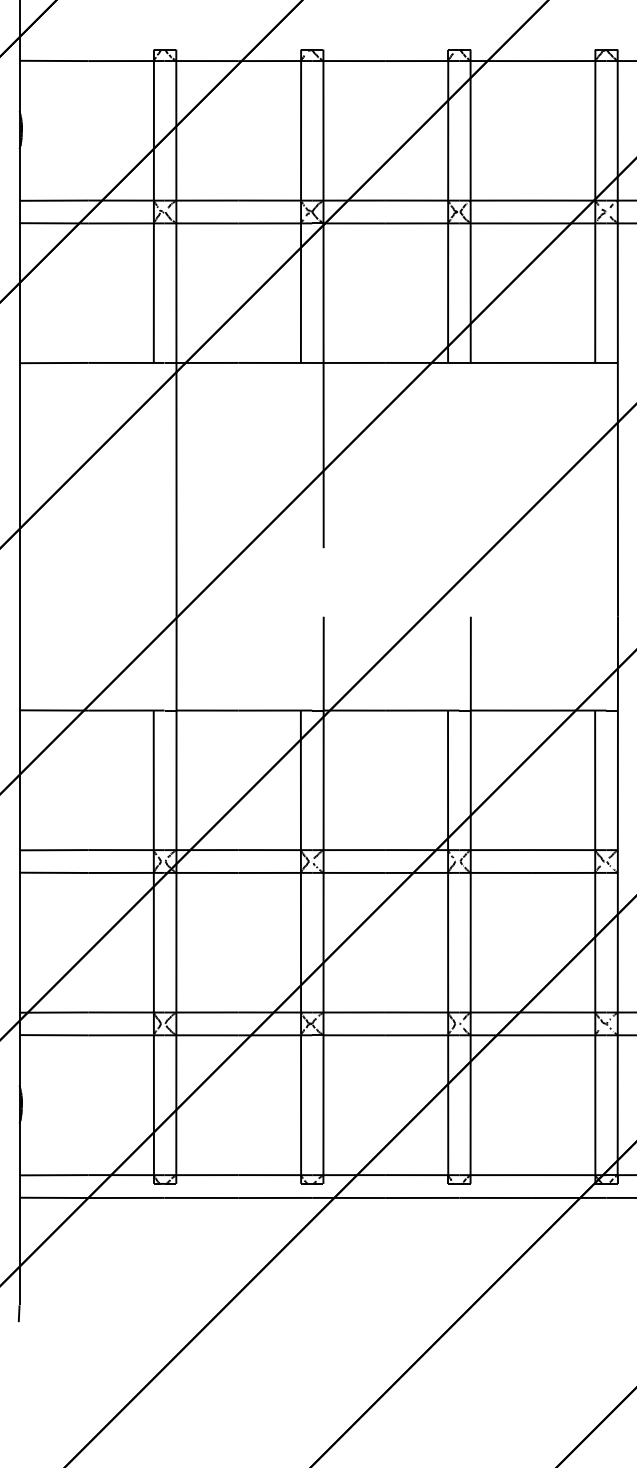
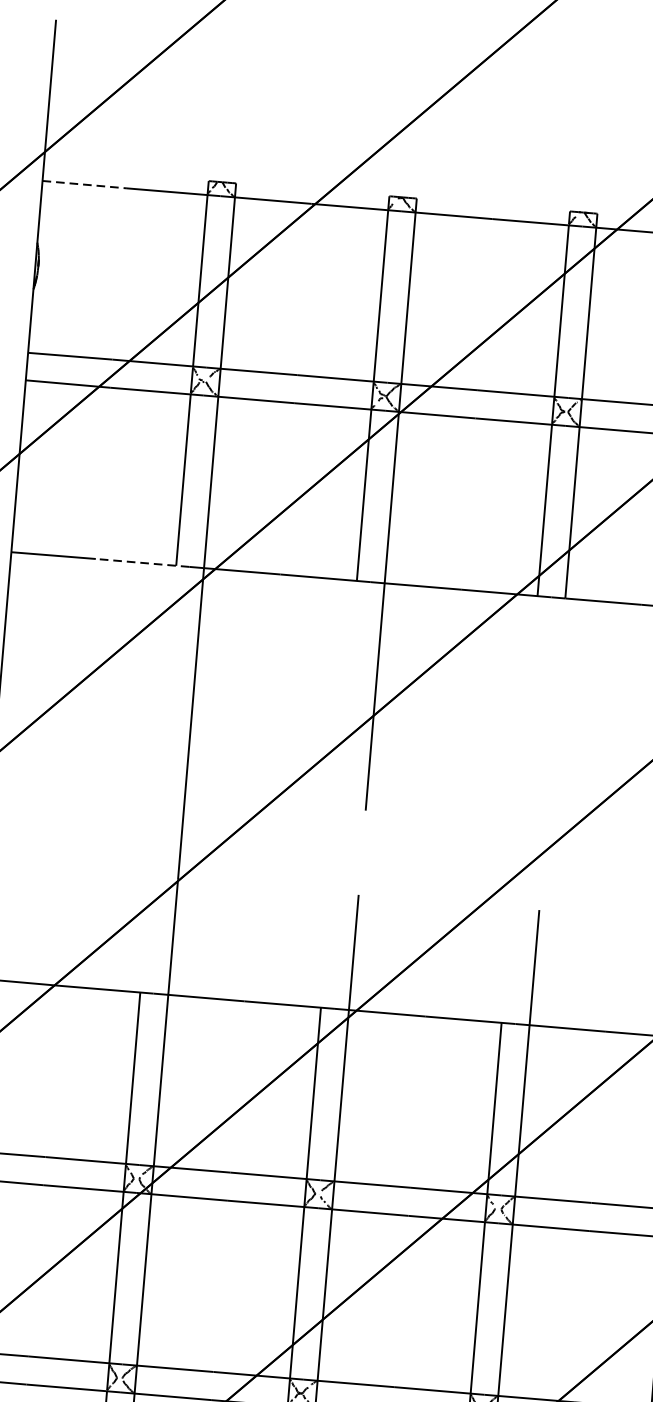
line: (54, 60) -> (85, 184), solid -> dashed
line: (125, 362) -> (141, 562), solid -> dashed

